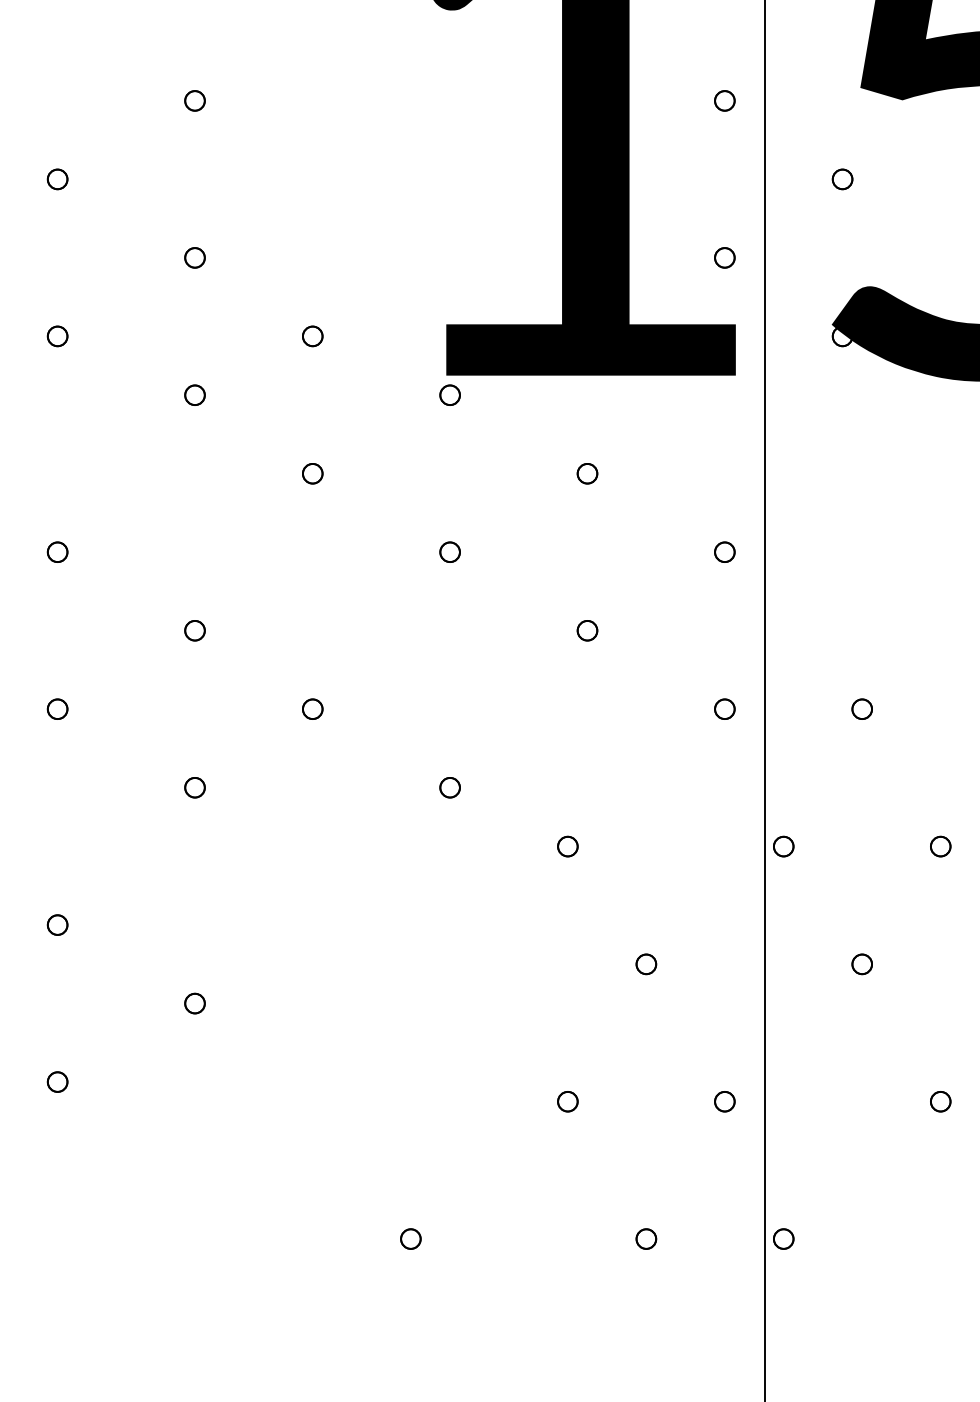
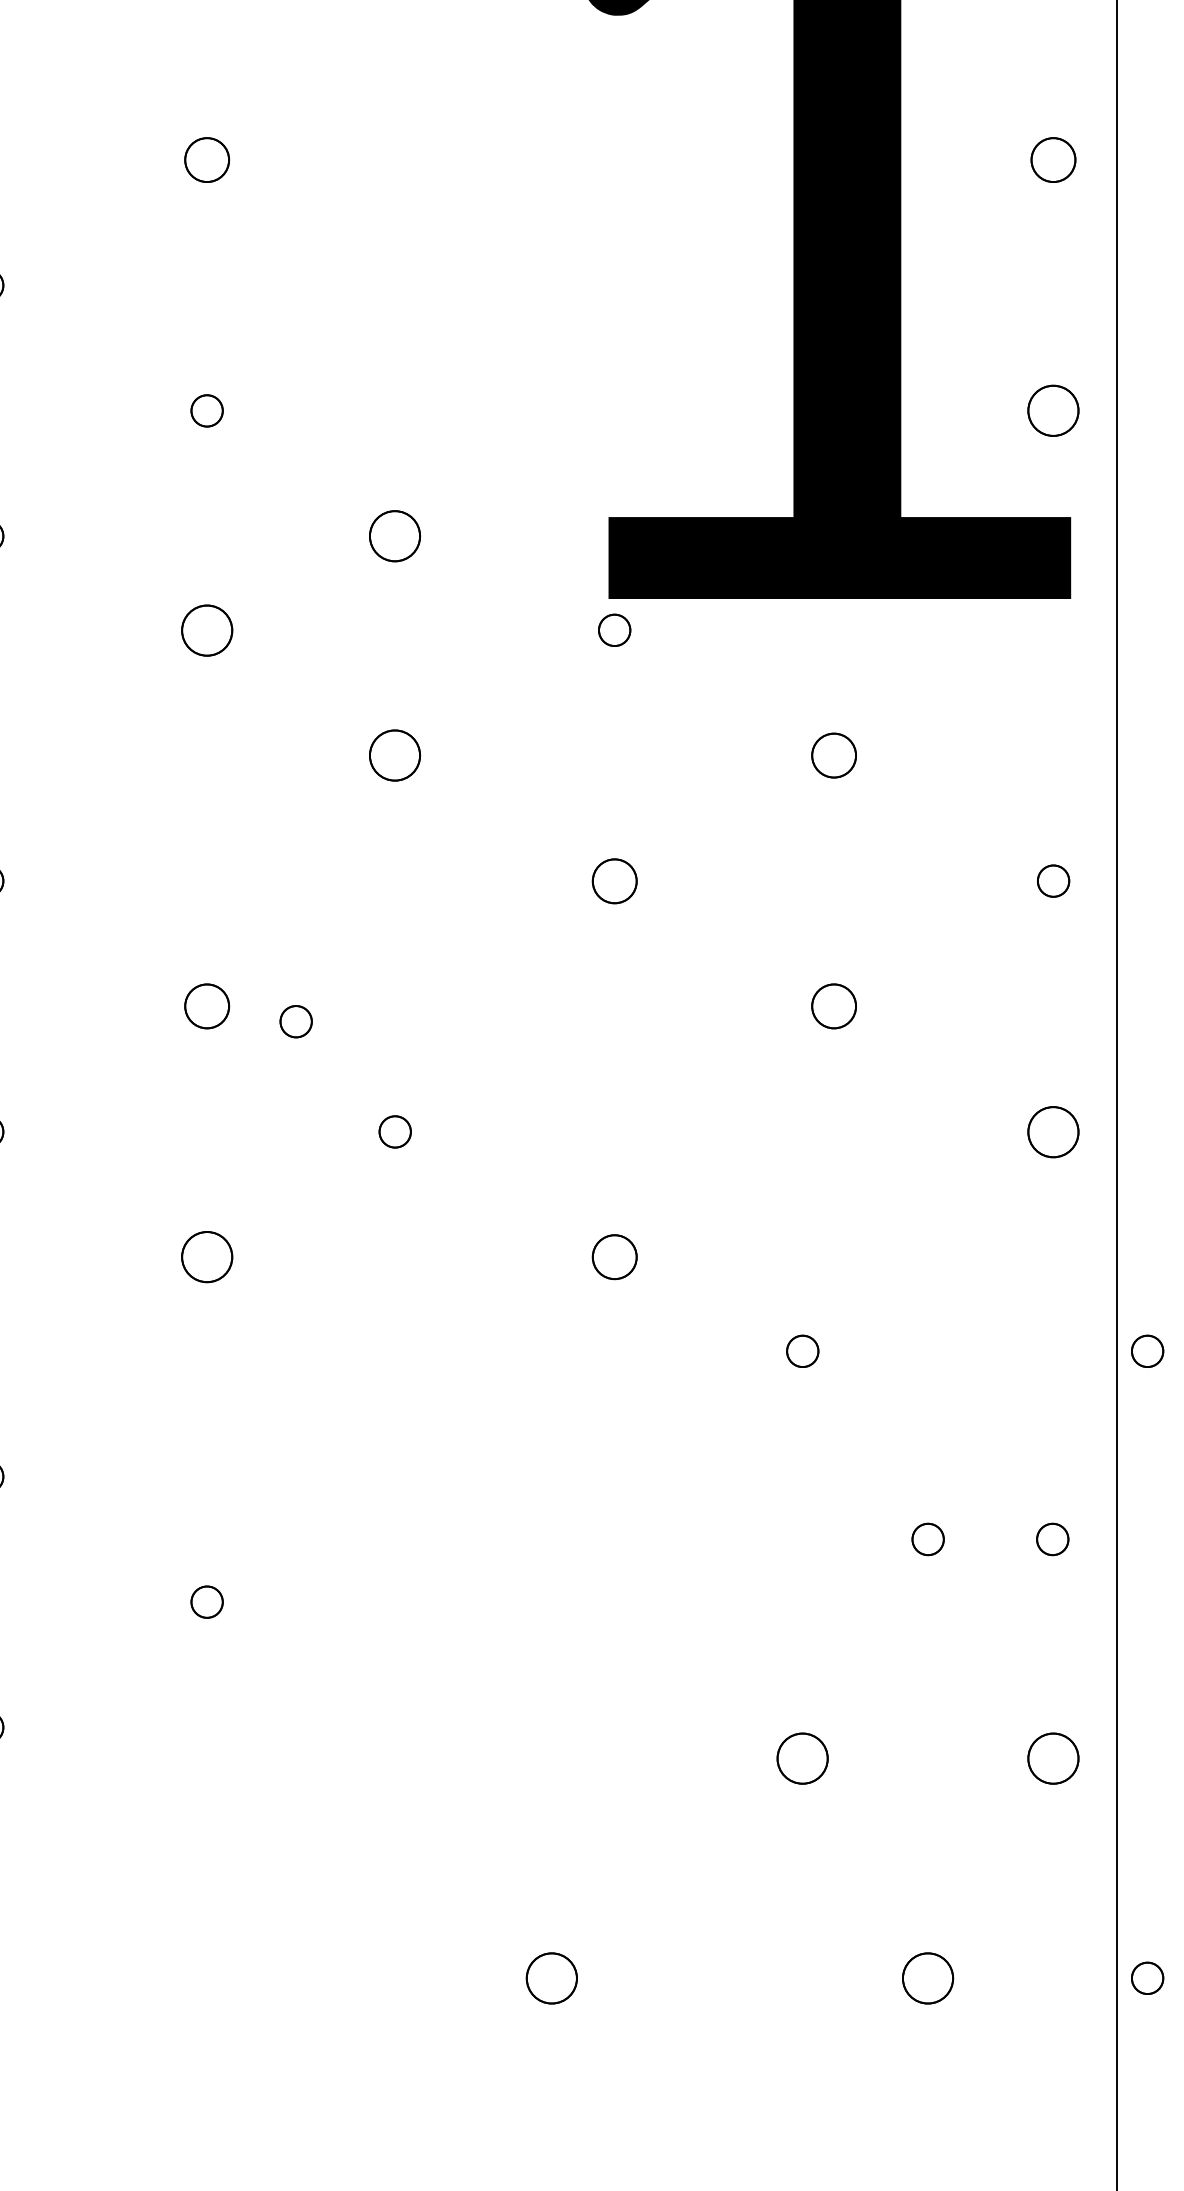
part: (194, 100) -> (206, 159), size x1.4
part: (724, 100) -> (1052, 159), size x1.4
part: (724, 257) -> (1052, 410), size x1.6
part: (312, 336) -> (394, 536), size x1.6
part: (194, 394) -> (206, 629), size x1.6
part: (312, 473) -> (394, 755), size x1.6
part: (587, 473) -> (834, 755), size x1.4
part: (449, 551) -> (613, 879), size x1.4
part: (194, 630) -> (206, 1006), size x1.4
part: (587, 630) -> (834, 1006), size x1.4
part: (250, 639) -> (295, 1020), added
part: (724, 708) -> (1052, 1130), size x1.6
part: (194, 787) -> (206, 1256), size x1.6
part: (449, 787) -> (613, 1256), size x1.4
part: (724, 964) -> (1052, 1539), added
part: (567, 1101) -> (802, 1758), size x1.6
part: (724, 1101) -> (1052, 1758), size x1.6
part: (410, 1238) -> (551, 1977), size x1.6
part: (646, 1238) -> (928, 1977), size x1.6

